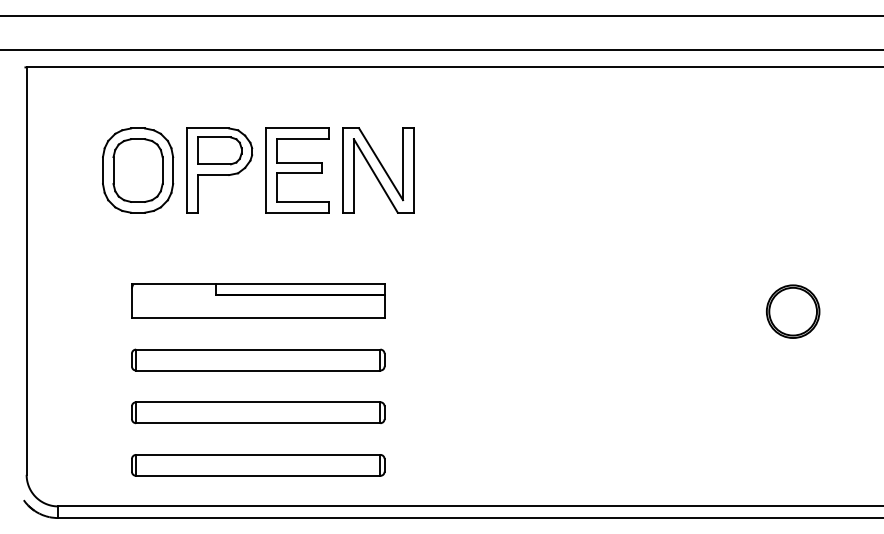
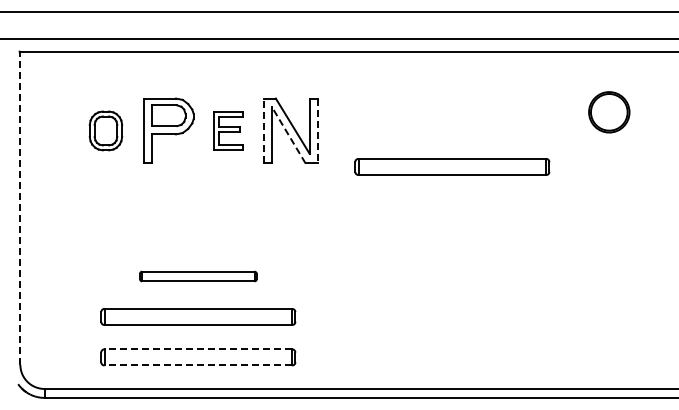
part: (137, 170) -> (105, 130), size x0.6
part: (297, 170) -> (228, 130), size x0.6
line: (343, 170) -> (263, 130), solid -> dashed
line: (413, 171) -> (317, 131), solid -> dashed
line: (375, 176) -> (288, 135), solid -> dashed
part: (589, 216) -> (452, 166), added
line: (26, 271) -> (20, 208), solid -> dashed
part: (257, 300) -> (197, 230), removed
part: (793, 311) -> (609, 112), moved
part: (258, 360) -> (198, 276), size x0.6
line: (258, 455) -> (198, 349), solid -> dashed
line: (258, 475) -> (198, 365), solid -> dashed

